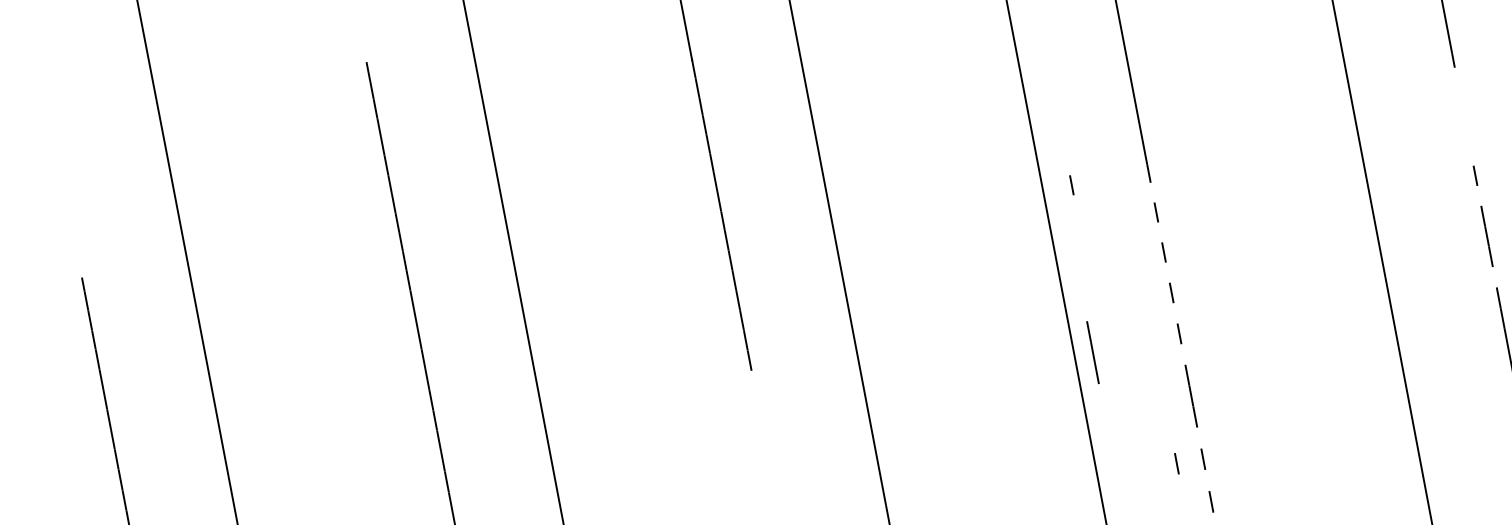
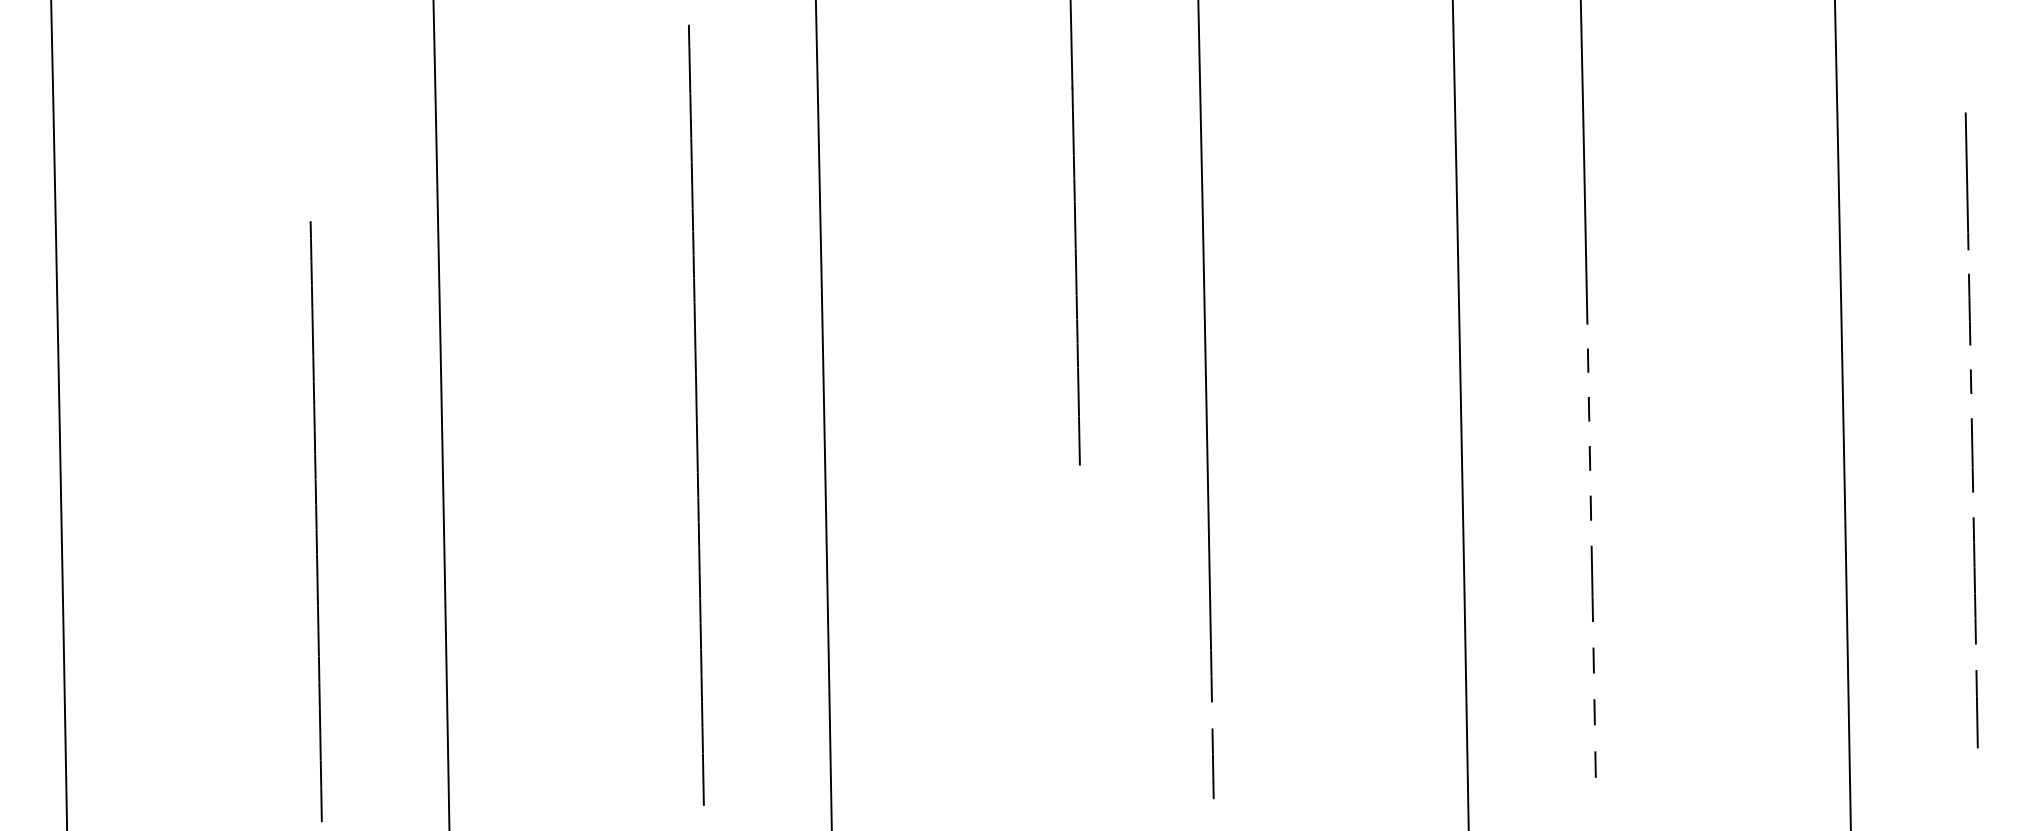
line: (1464, 116) -> (1969, 309), added
line: (1072, 185) -> (1494, 311), removed
line: (1092, 352) -> (1484, 512), removed
line: (1176, 463) -> (1561, 660), removed

